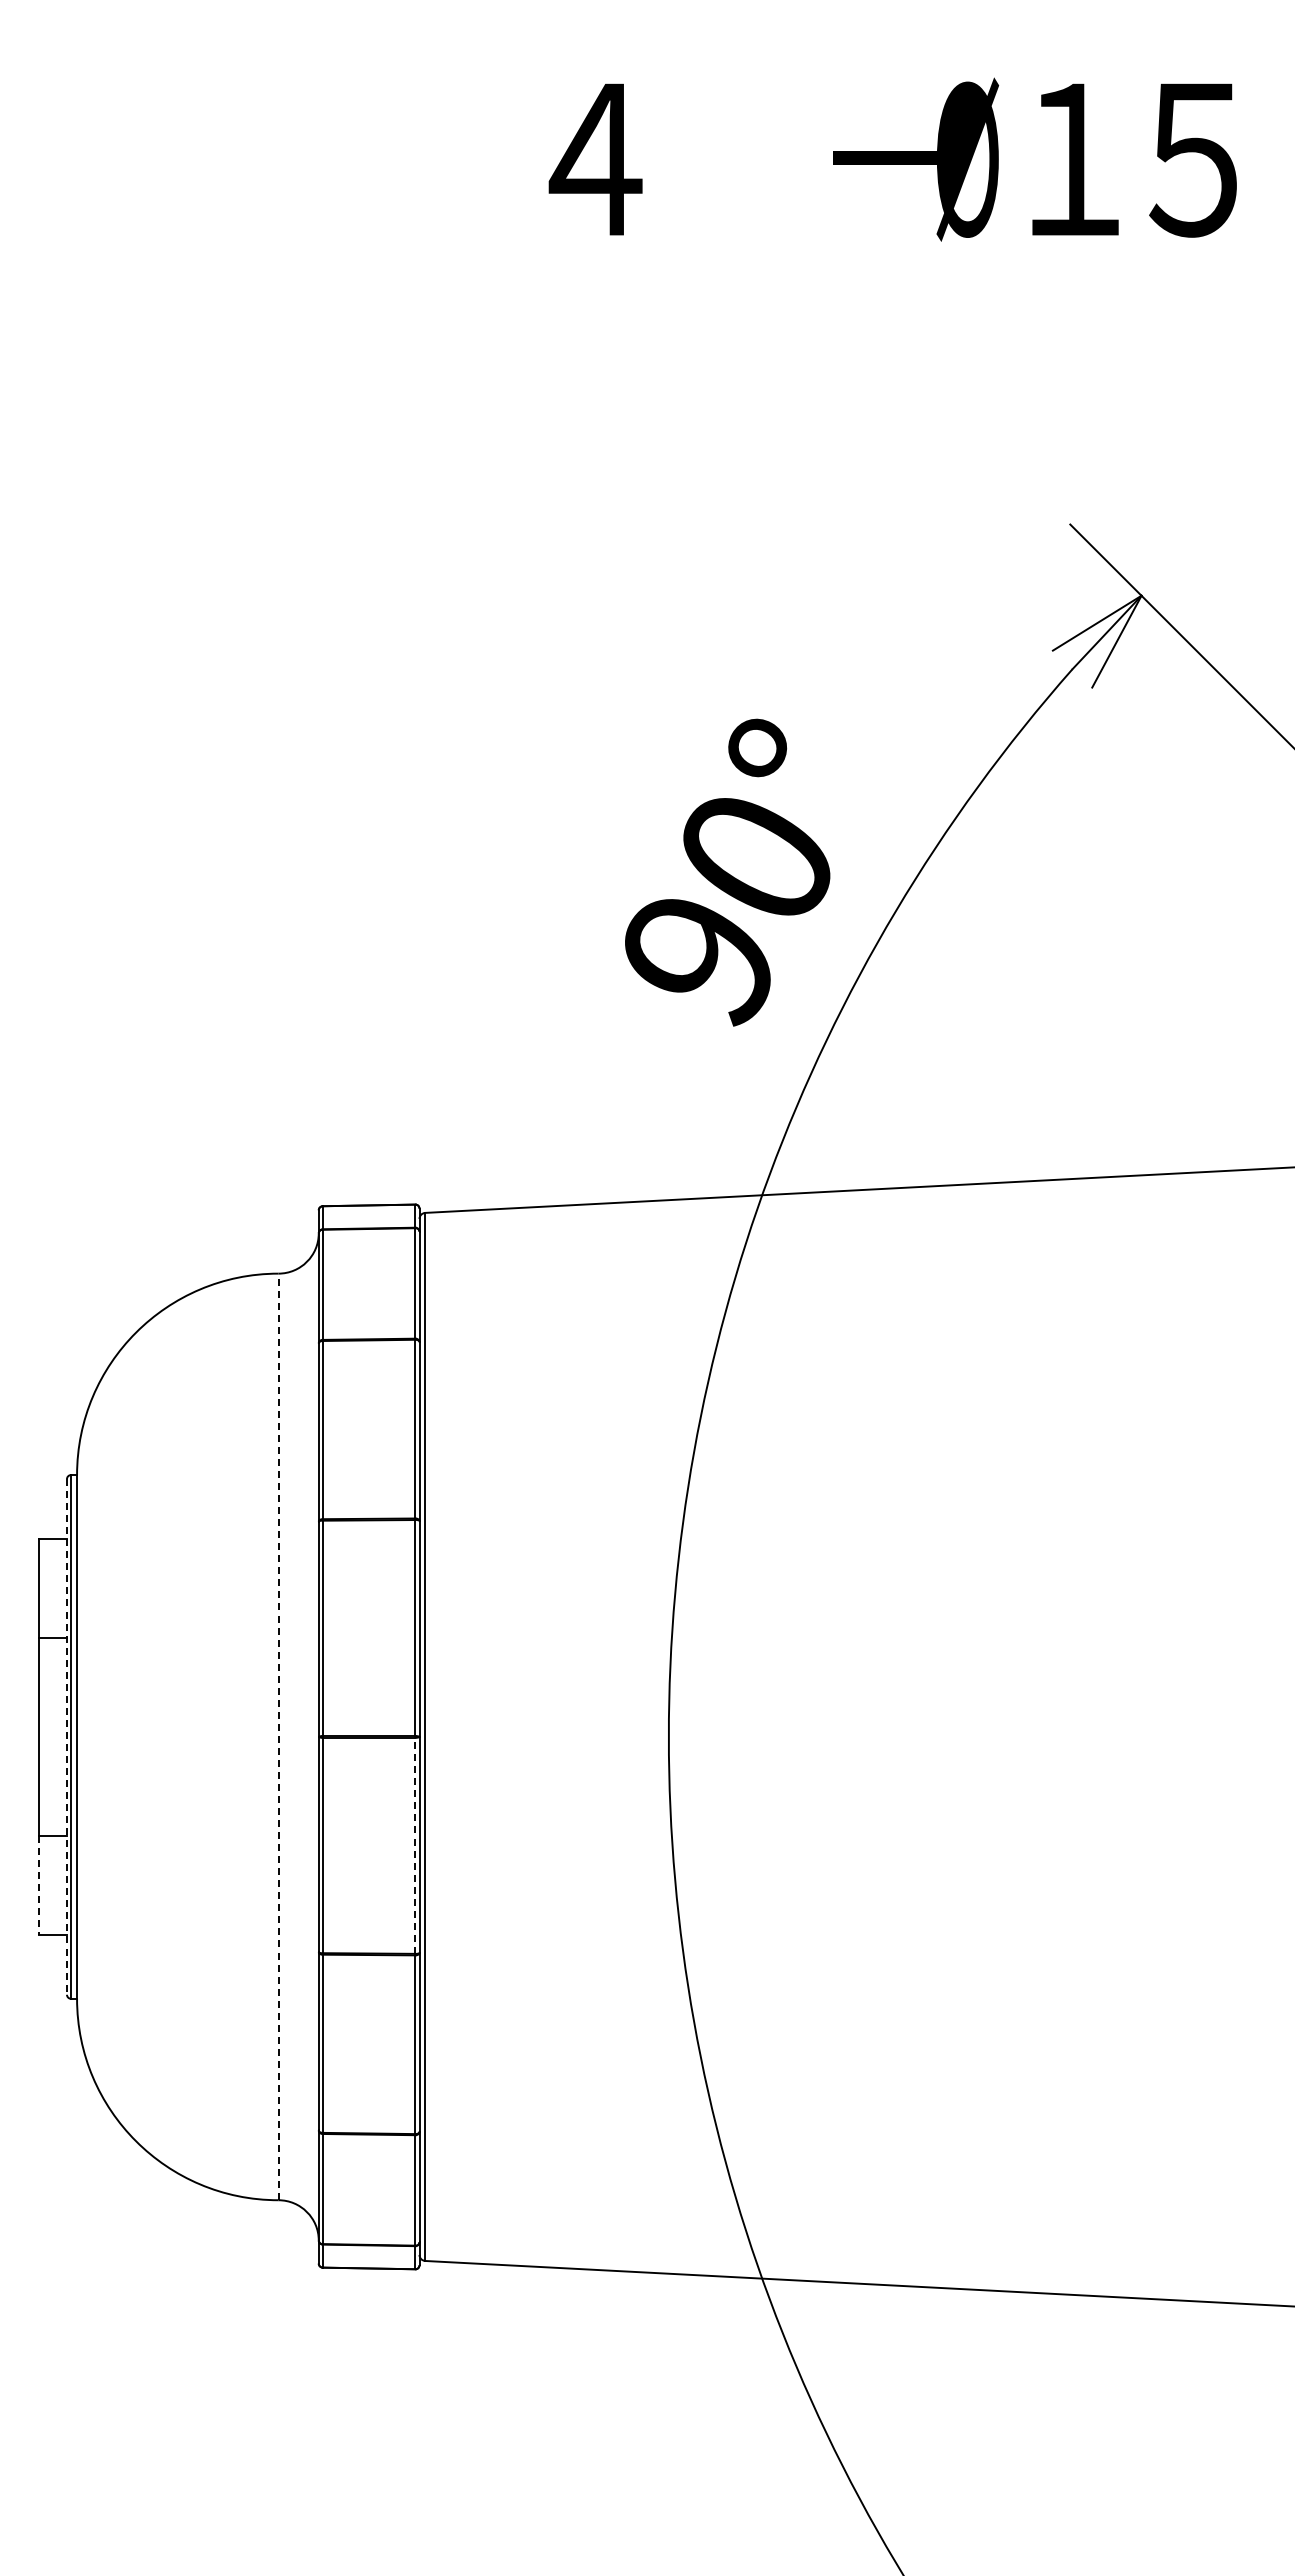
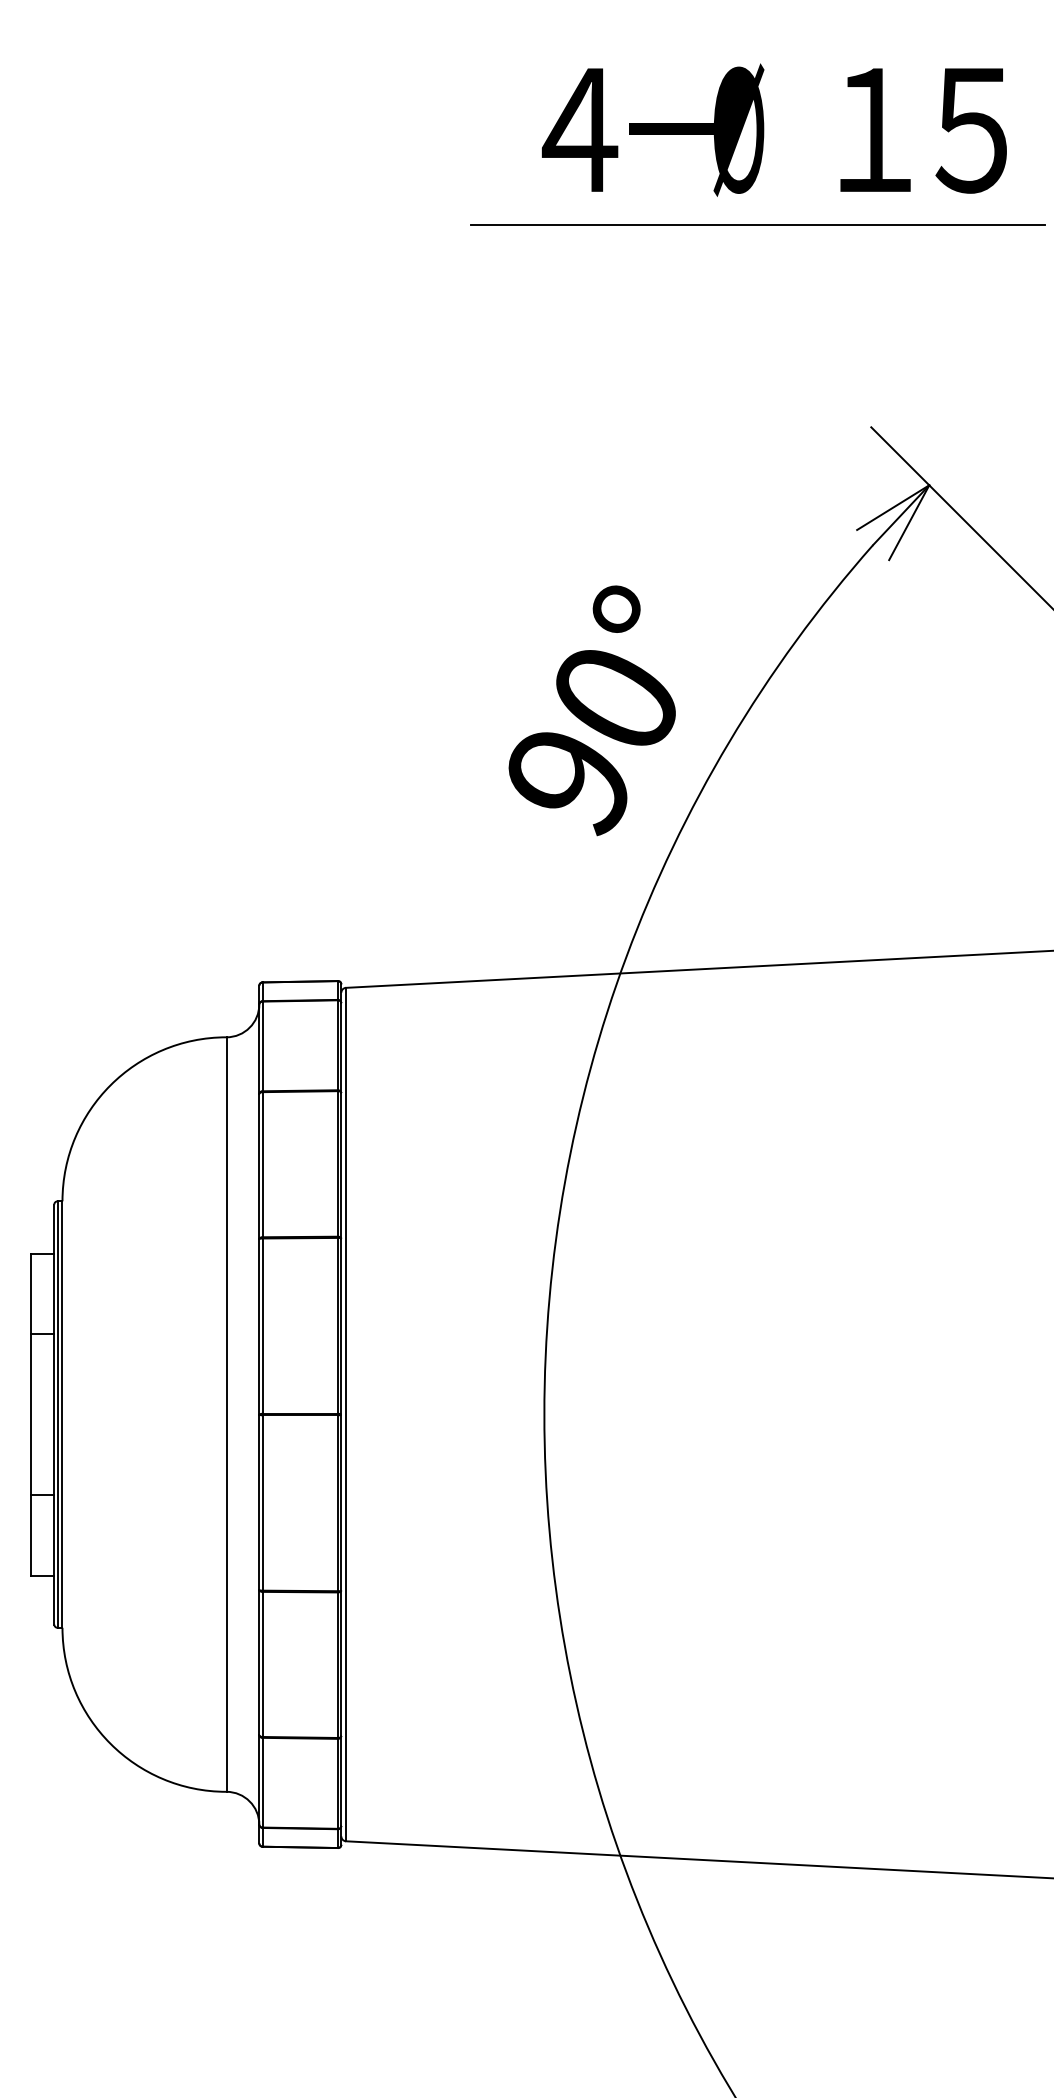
text: (595, 159) -> (579, 130), moved
text: (916, 159) -> (697, 130), moved
line: (930, 275) -> (757, 224), added
line: (66, 1736) -> (53, 1414), dashed -> solid
line: (278, 1736) -> (226, 1414), dashed -> solid
line: (415, 1845) -> (338, 1502), dashed -> solid
line: (38, 1885) -> (31, 1535), dashed -> solid

